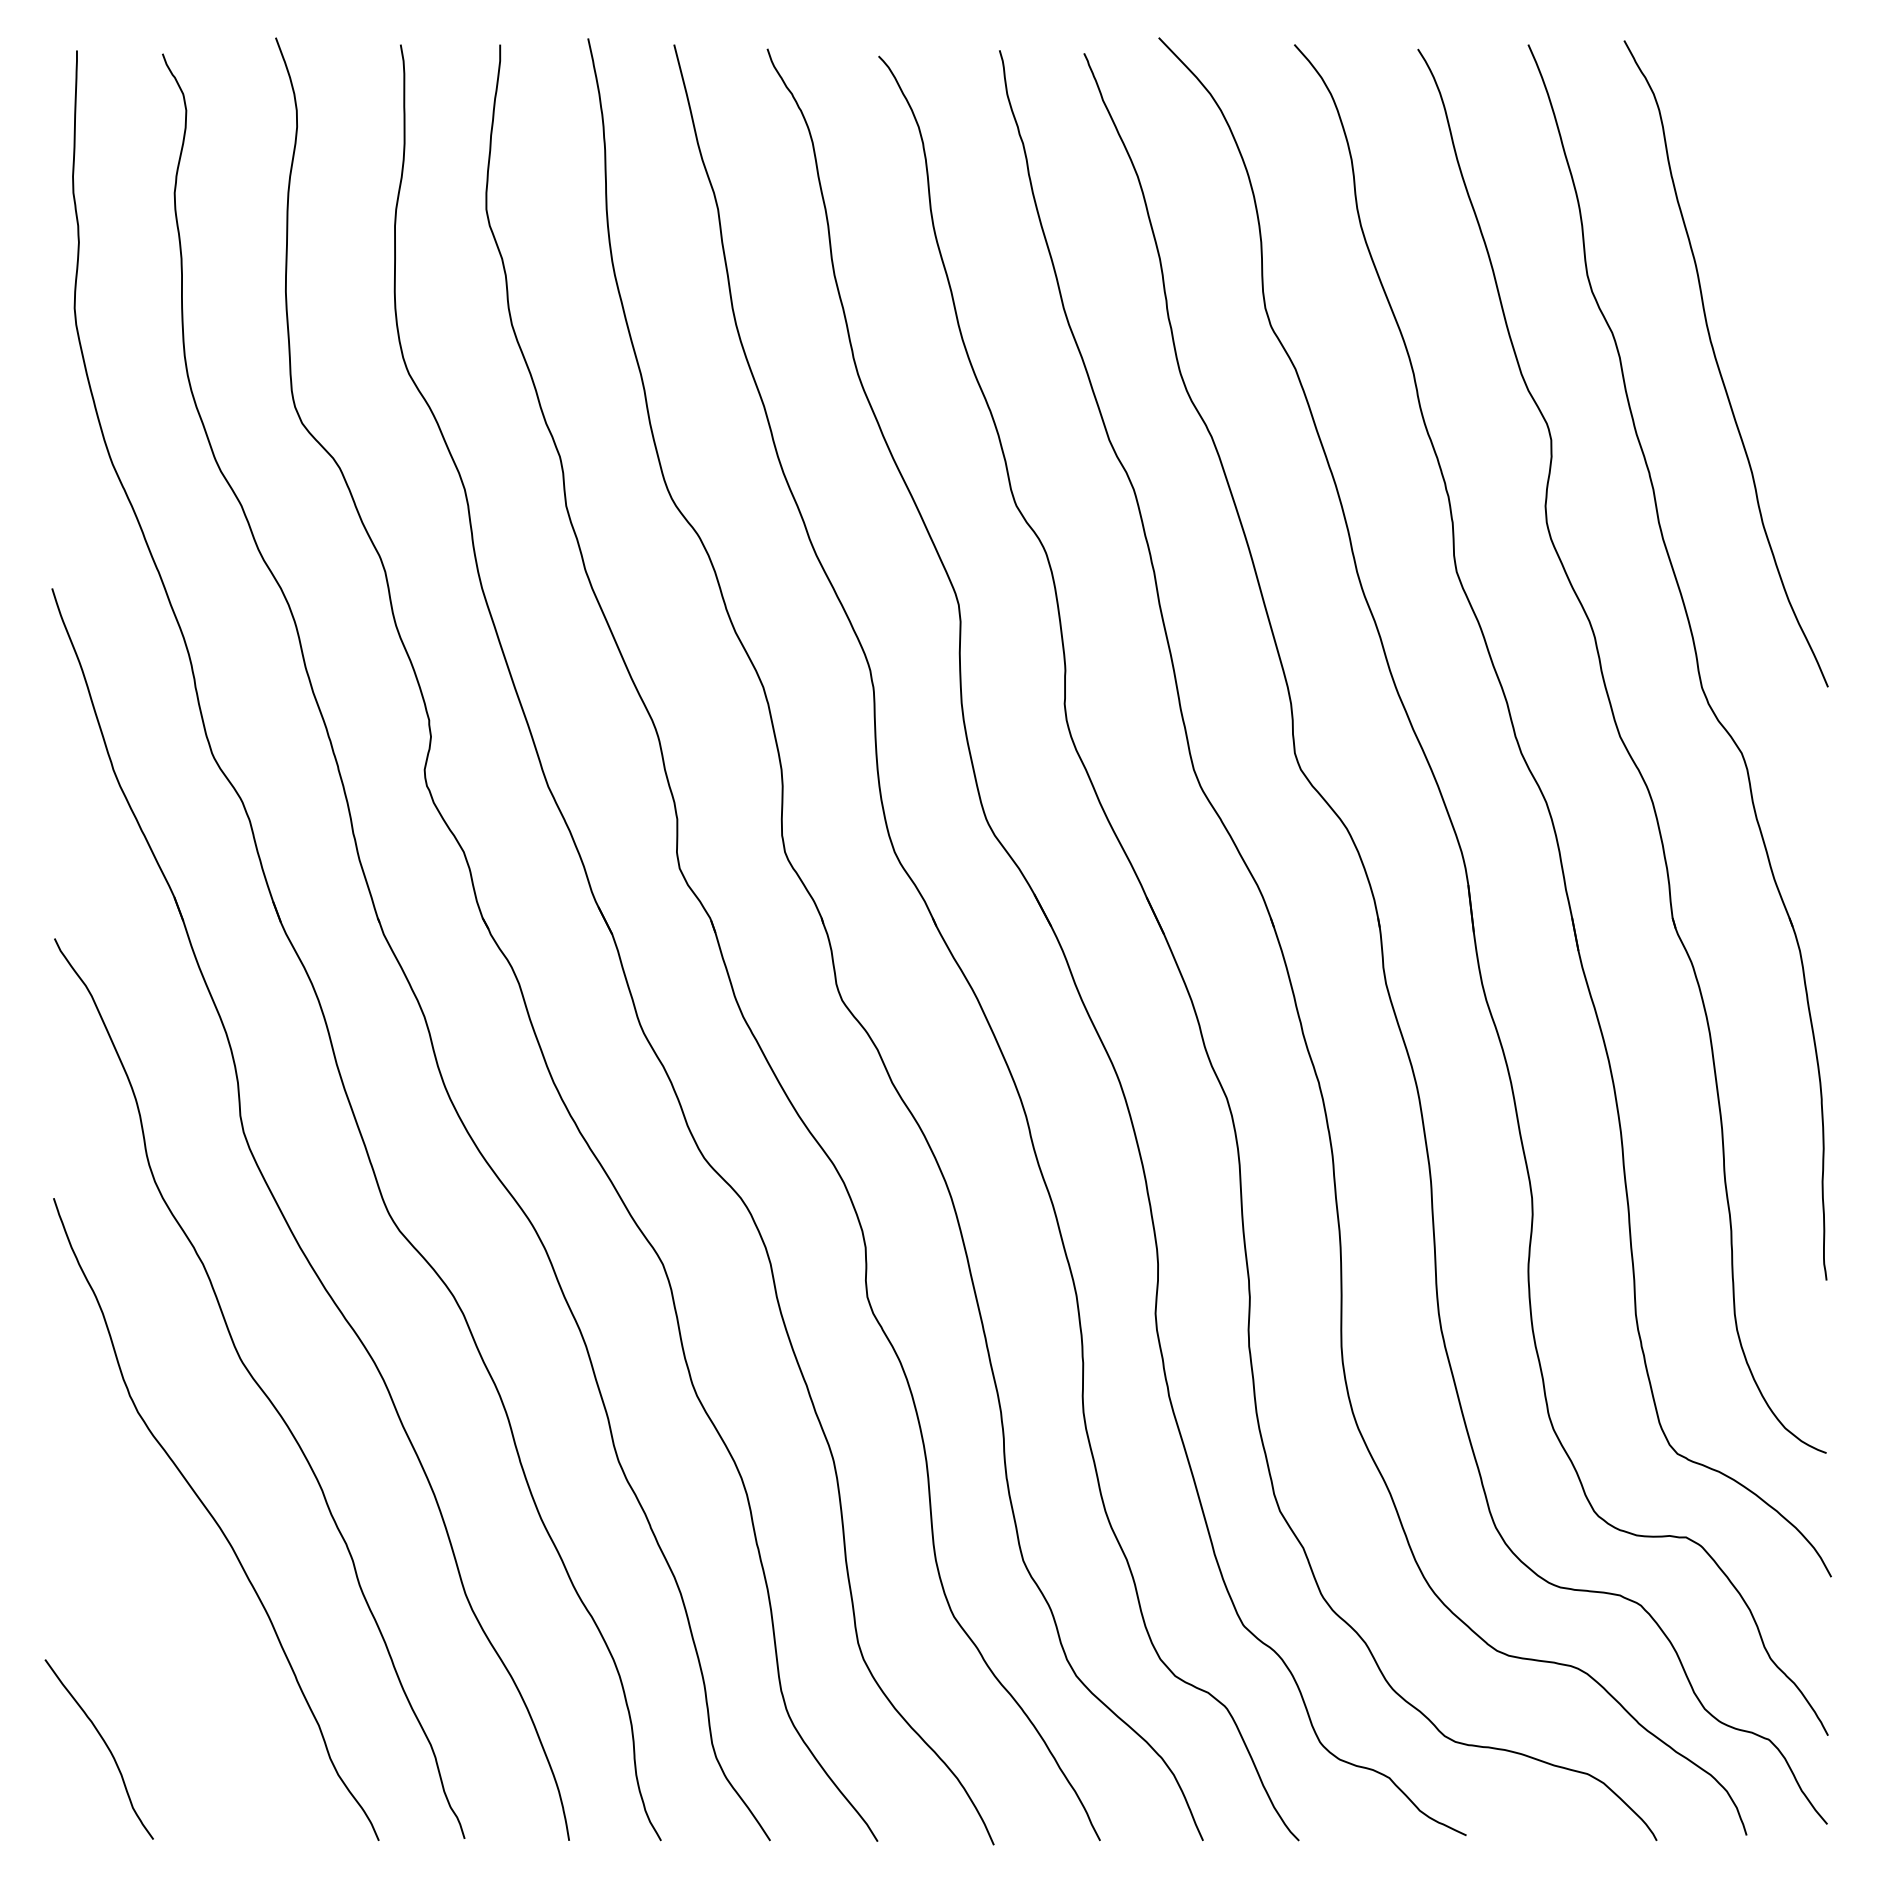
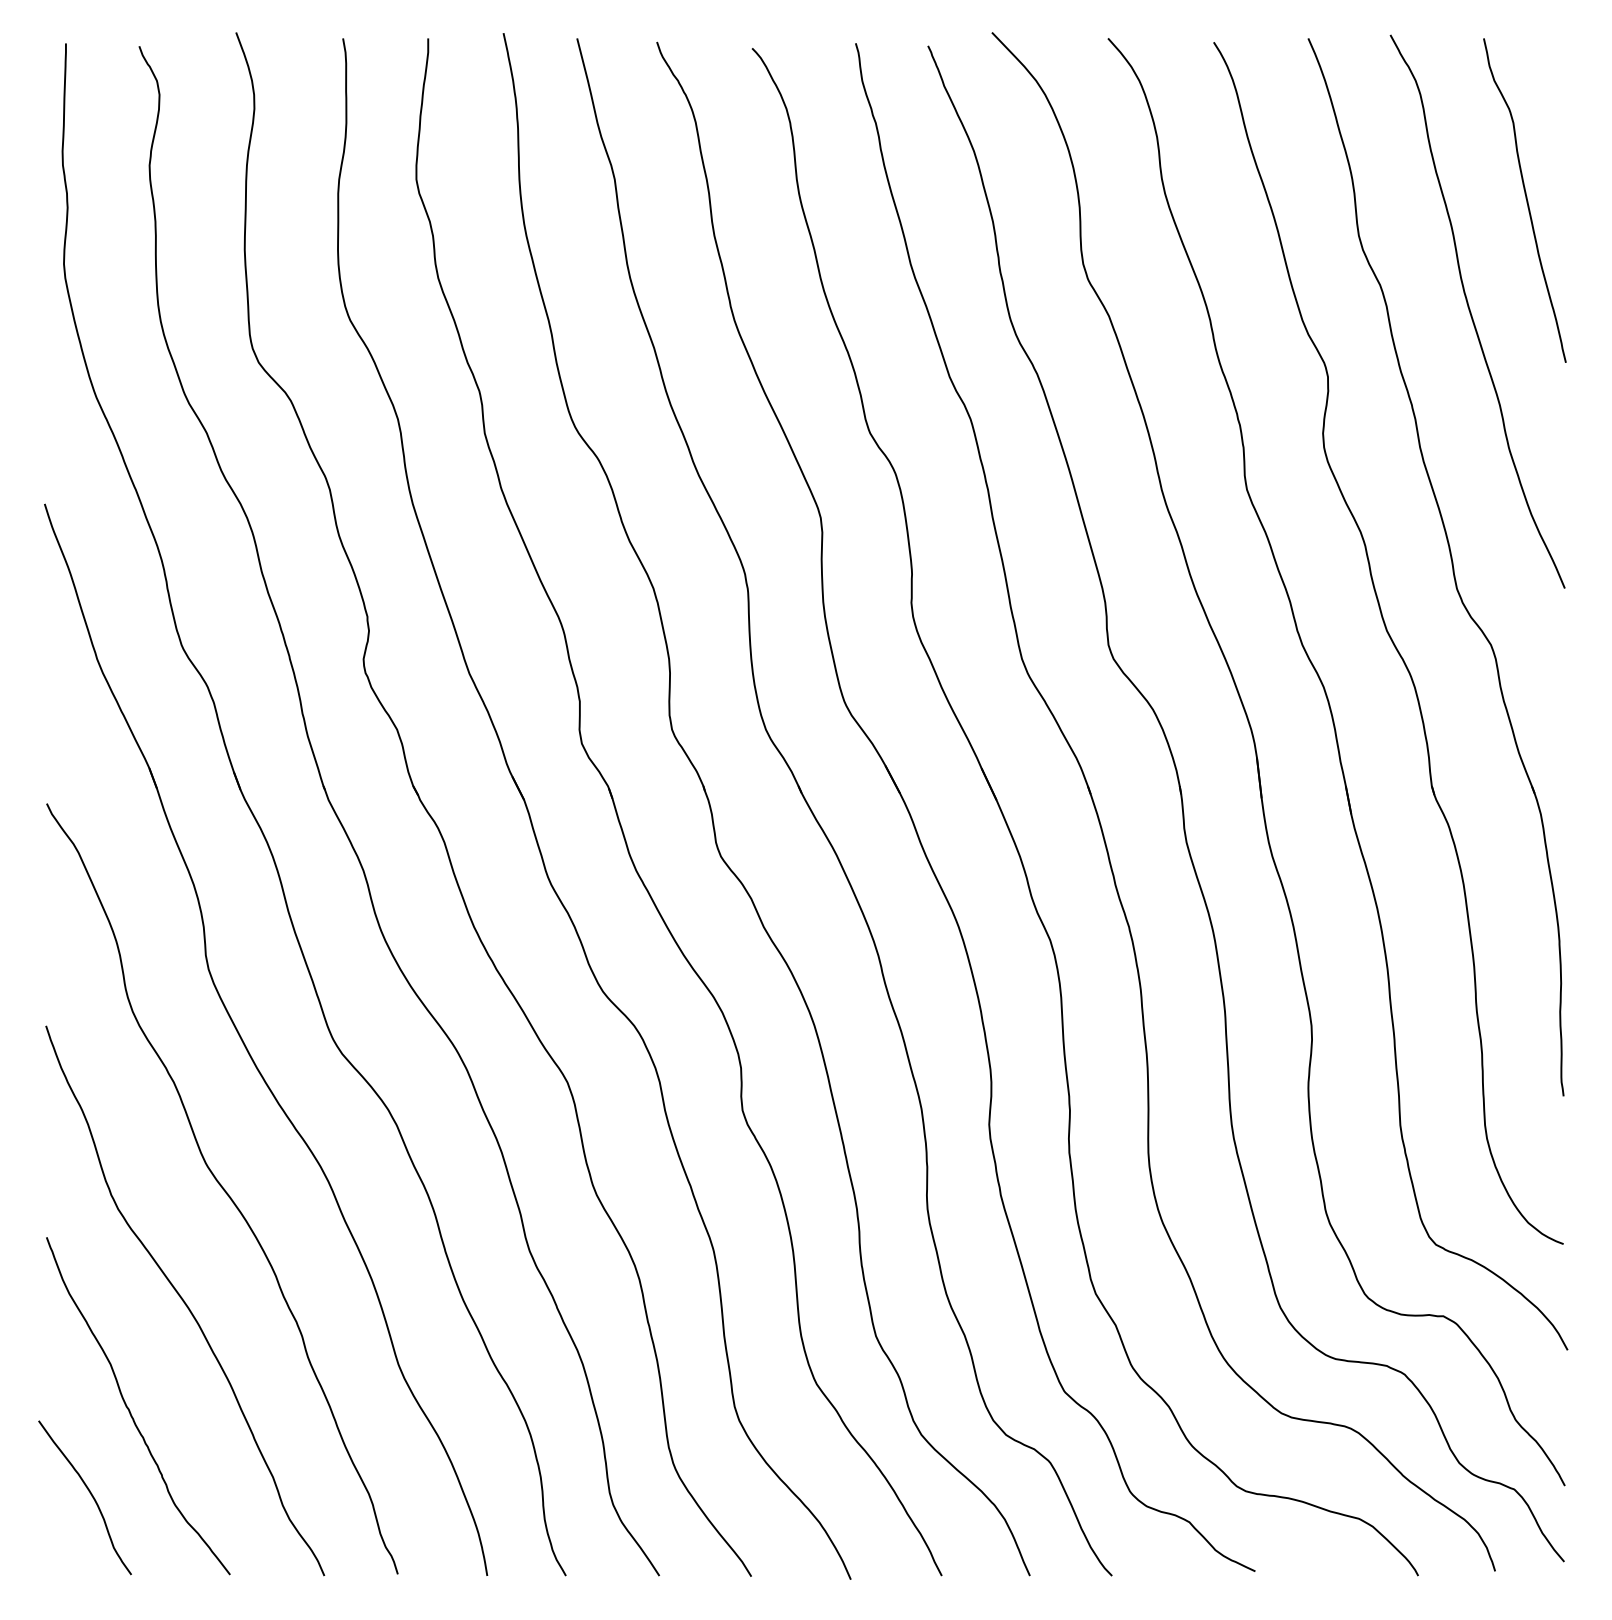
curve: (1782, 233) -> (1525, 200), added
curve: (151, 1646) -> (129, 1409), added

